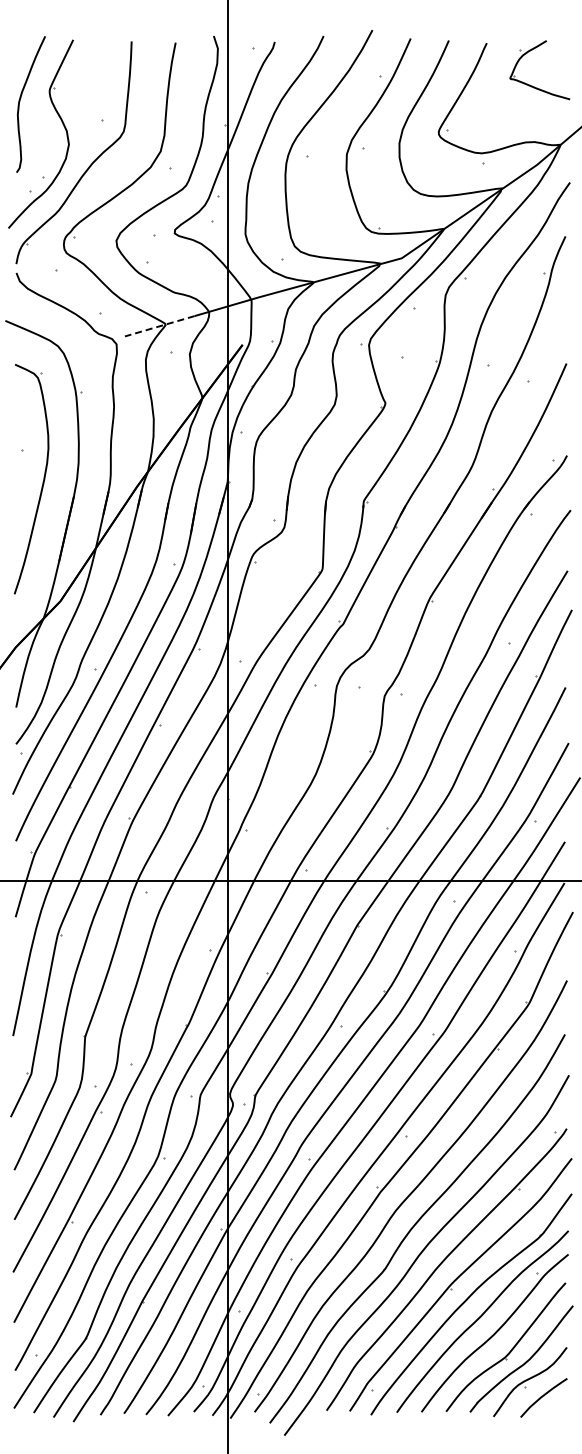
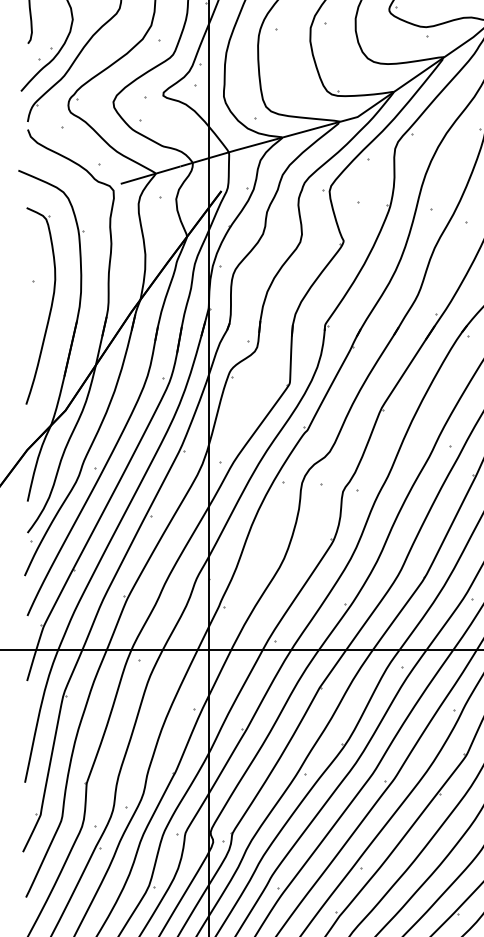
line: (159, 326) -> (150, 175), dashed -> solid

